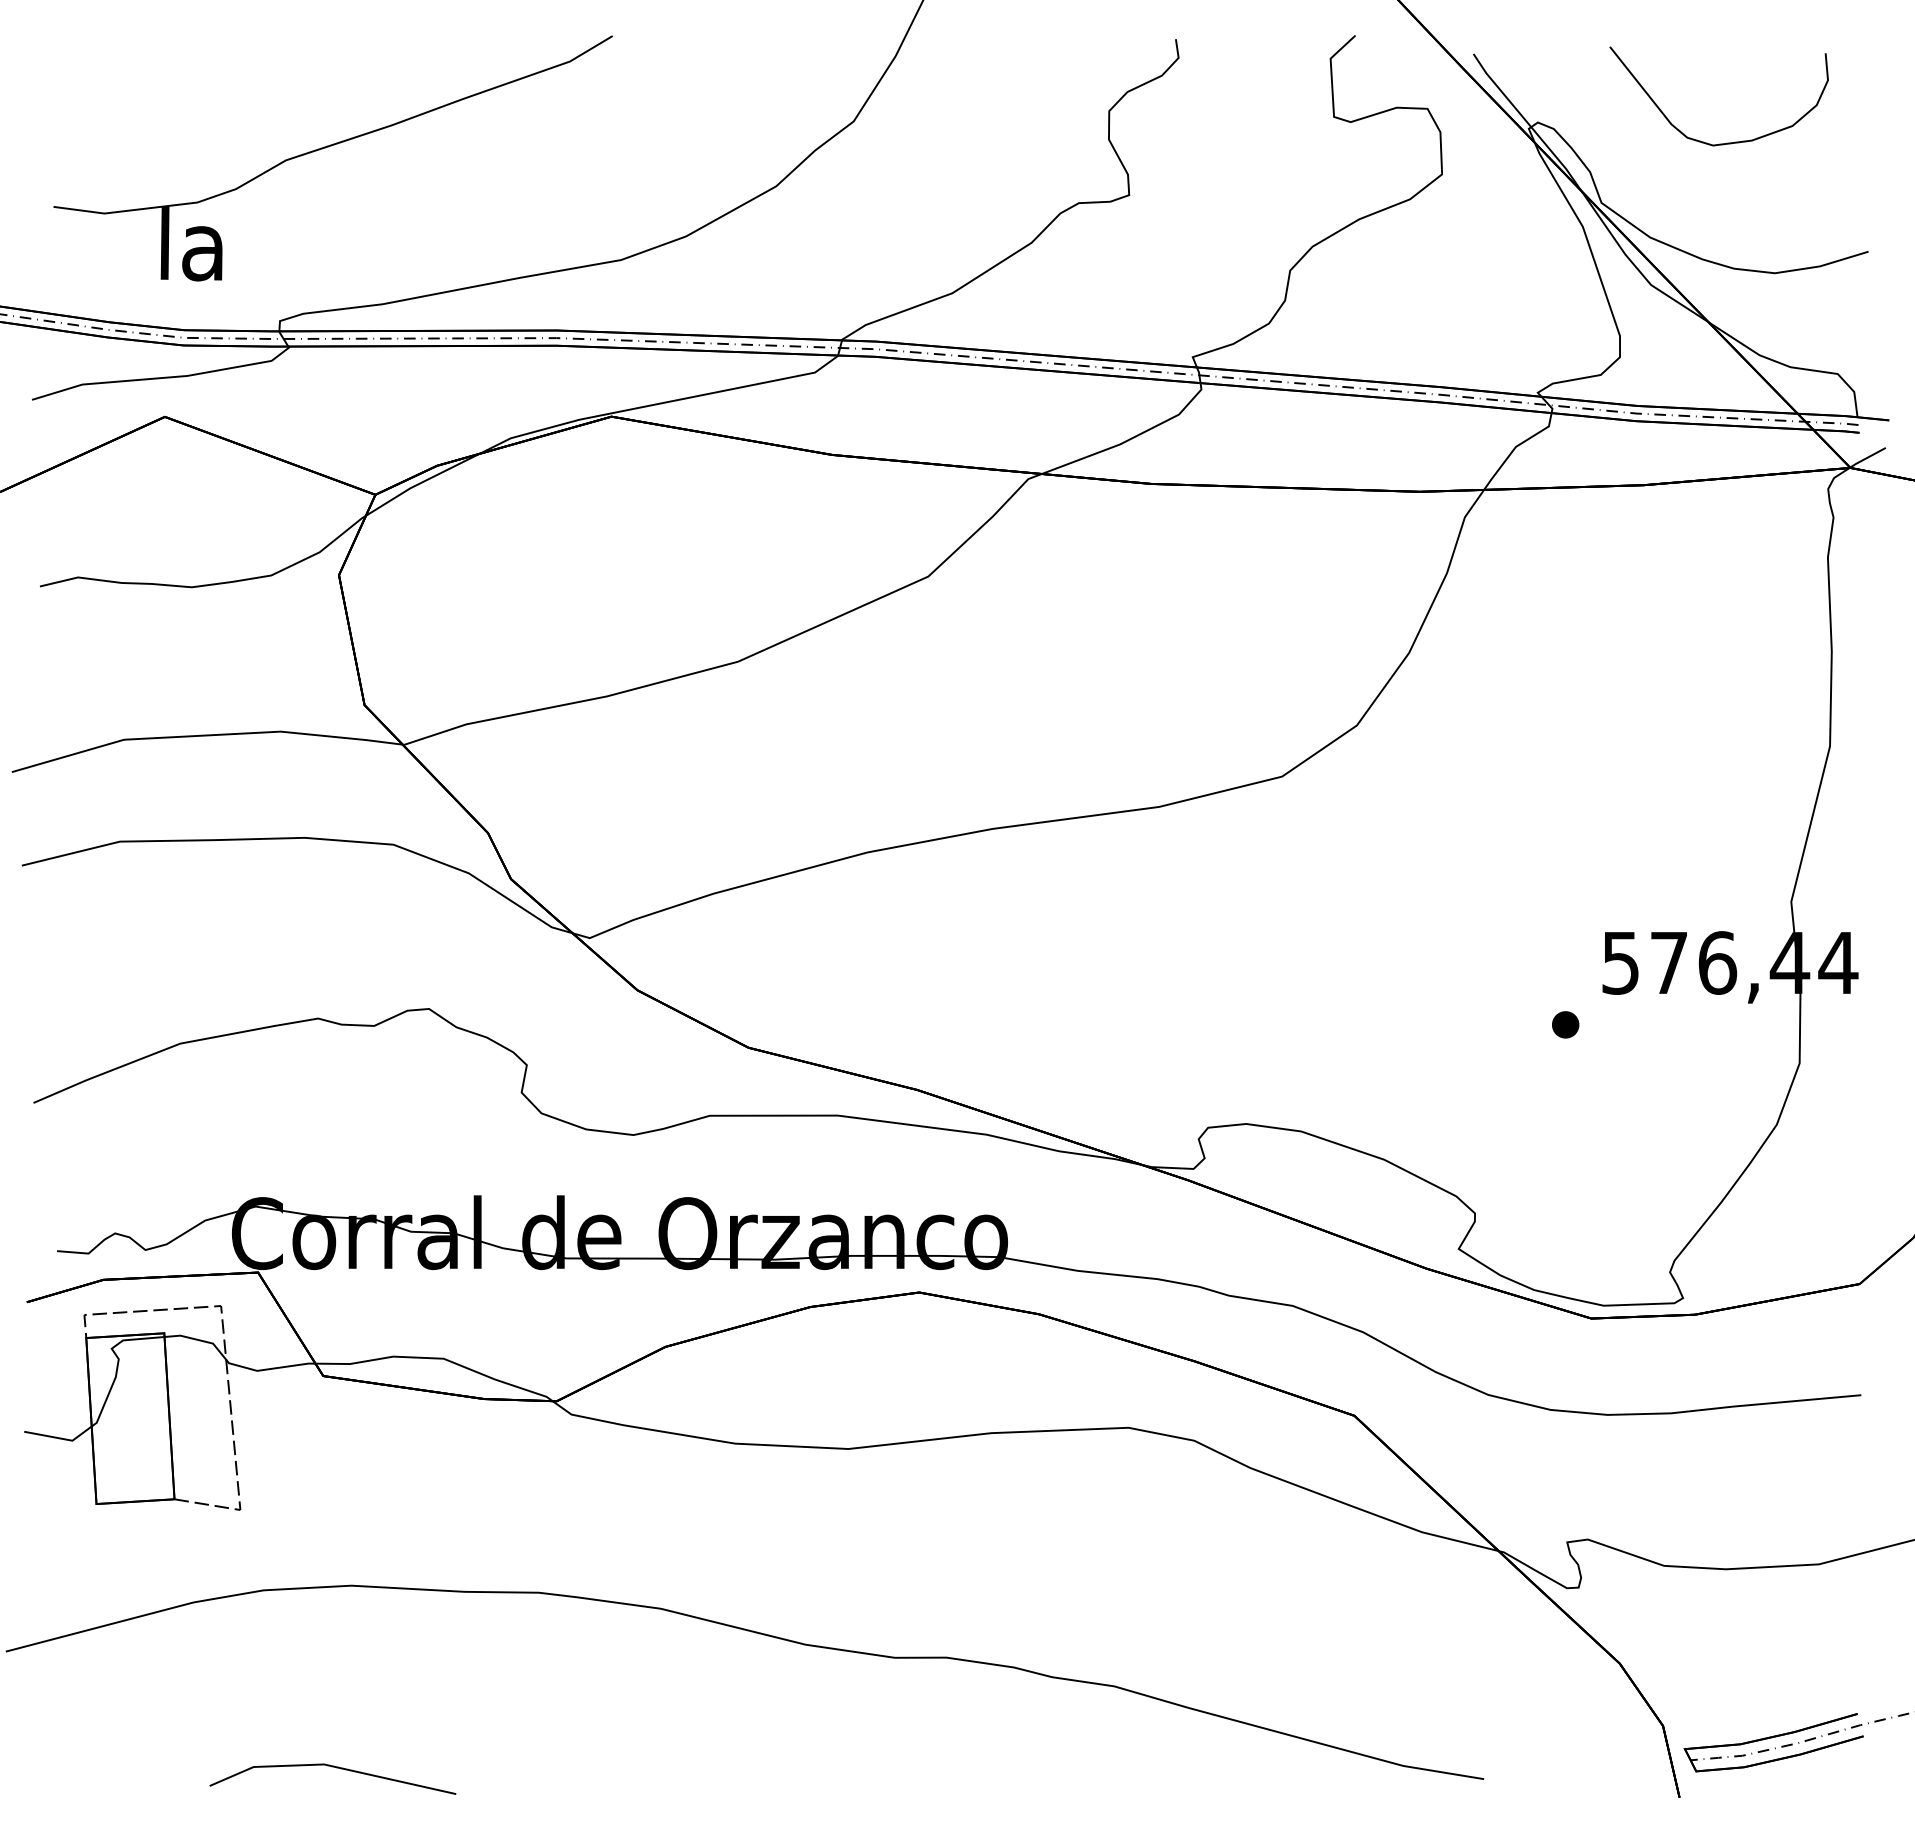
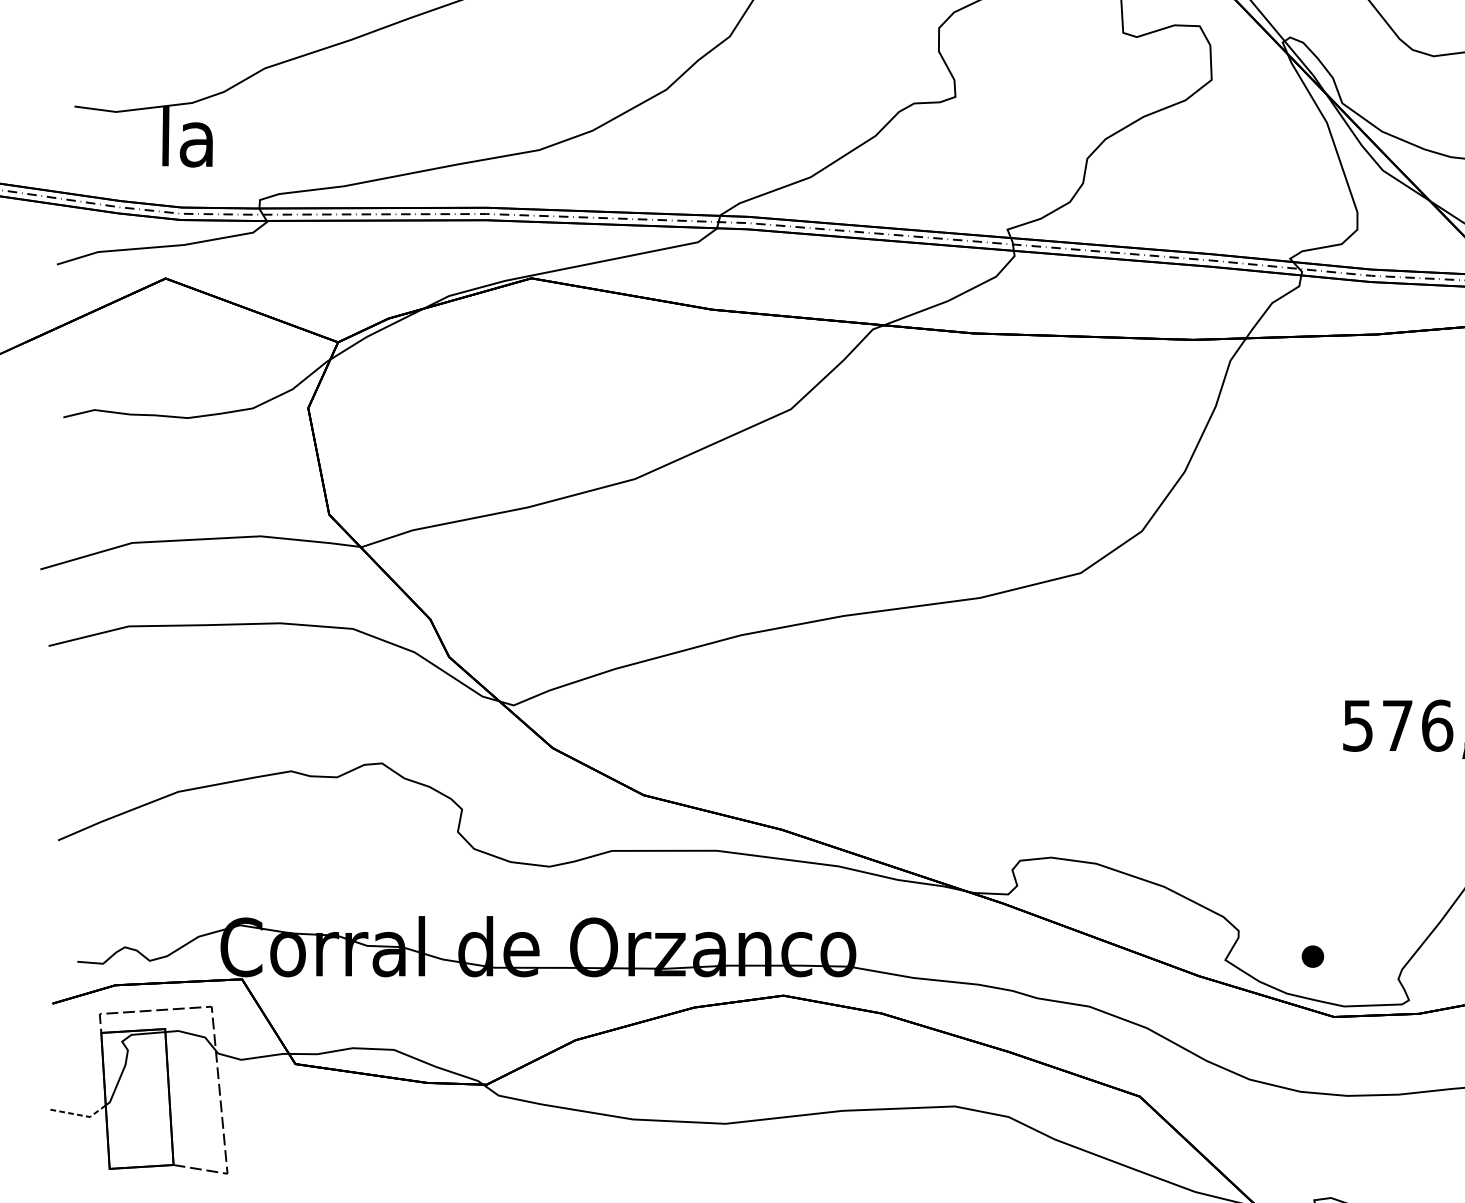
part: (1565, 1024) -> (1312, 956), moved
line: (60, 1438) -> (80, 1115), solid -> dashed

